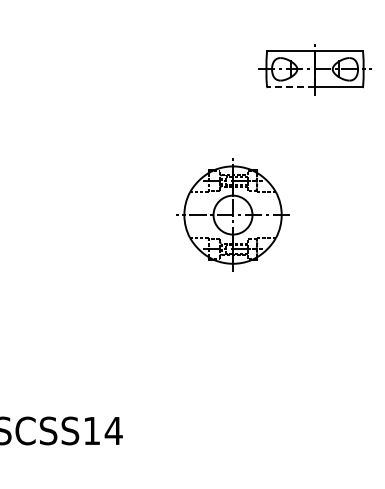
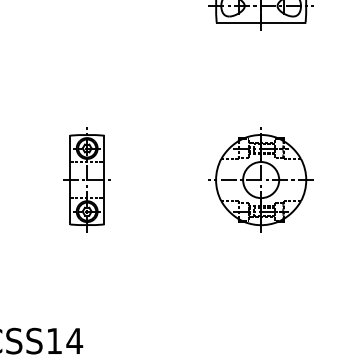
line: (291, 87) -> (239, 22), dashed -> solid
part: (232, 214) -> (260, 179), moved
part: (126, 256) -> (86, 179), added

